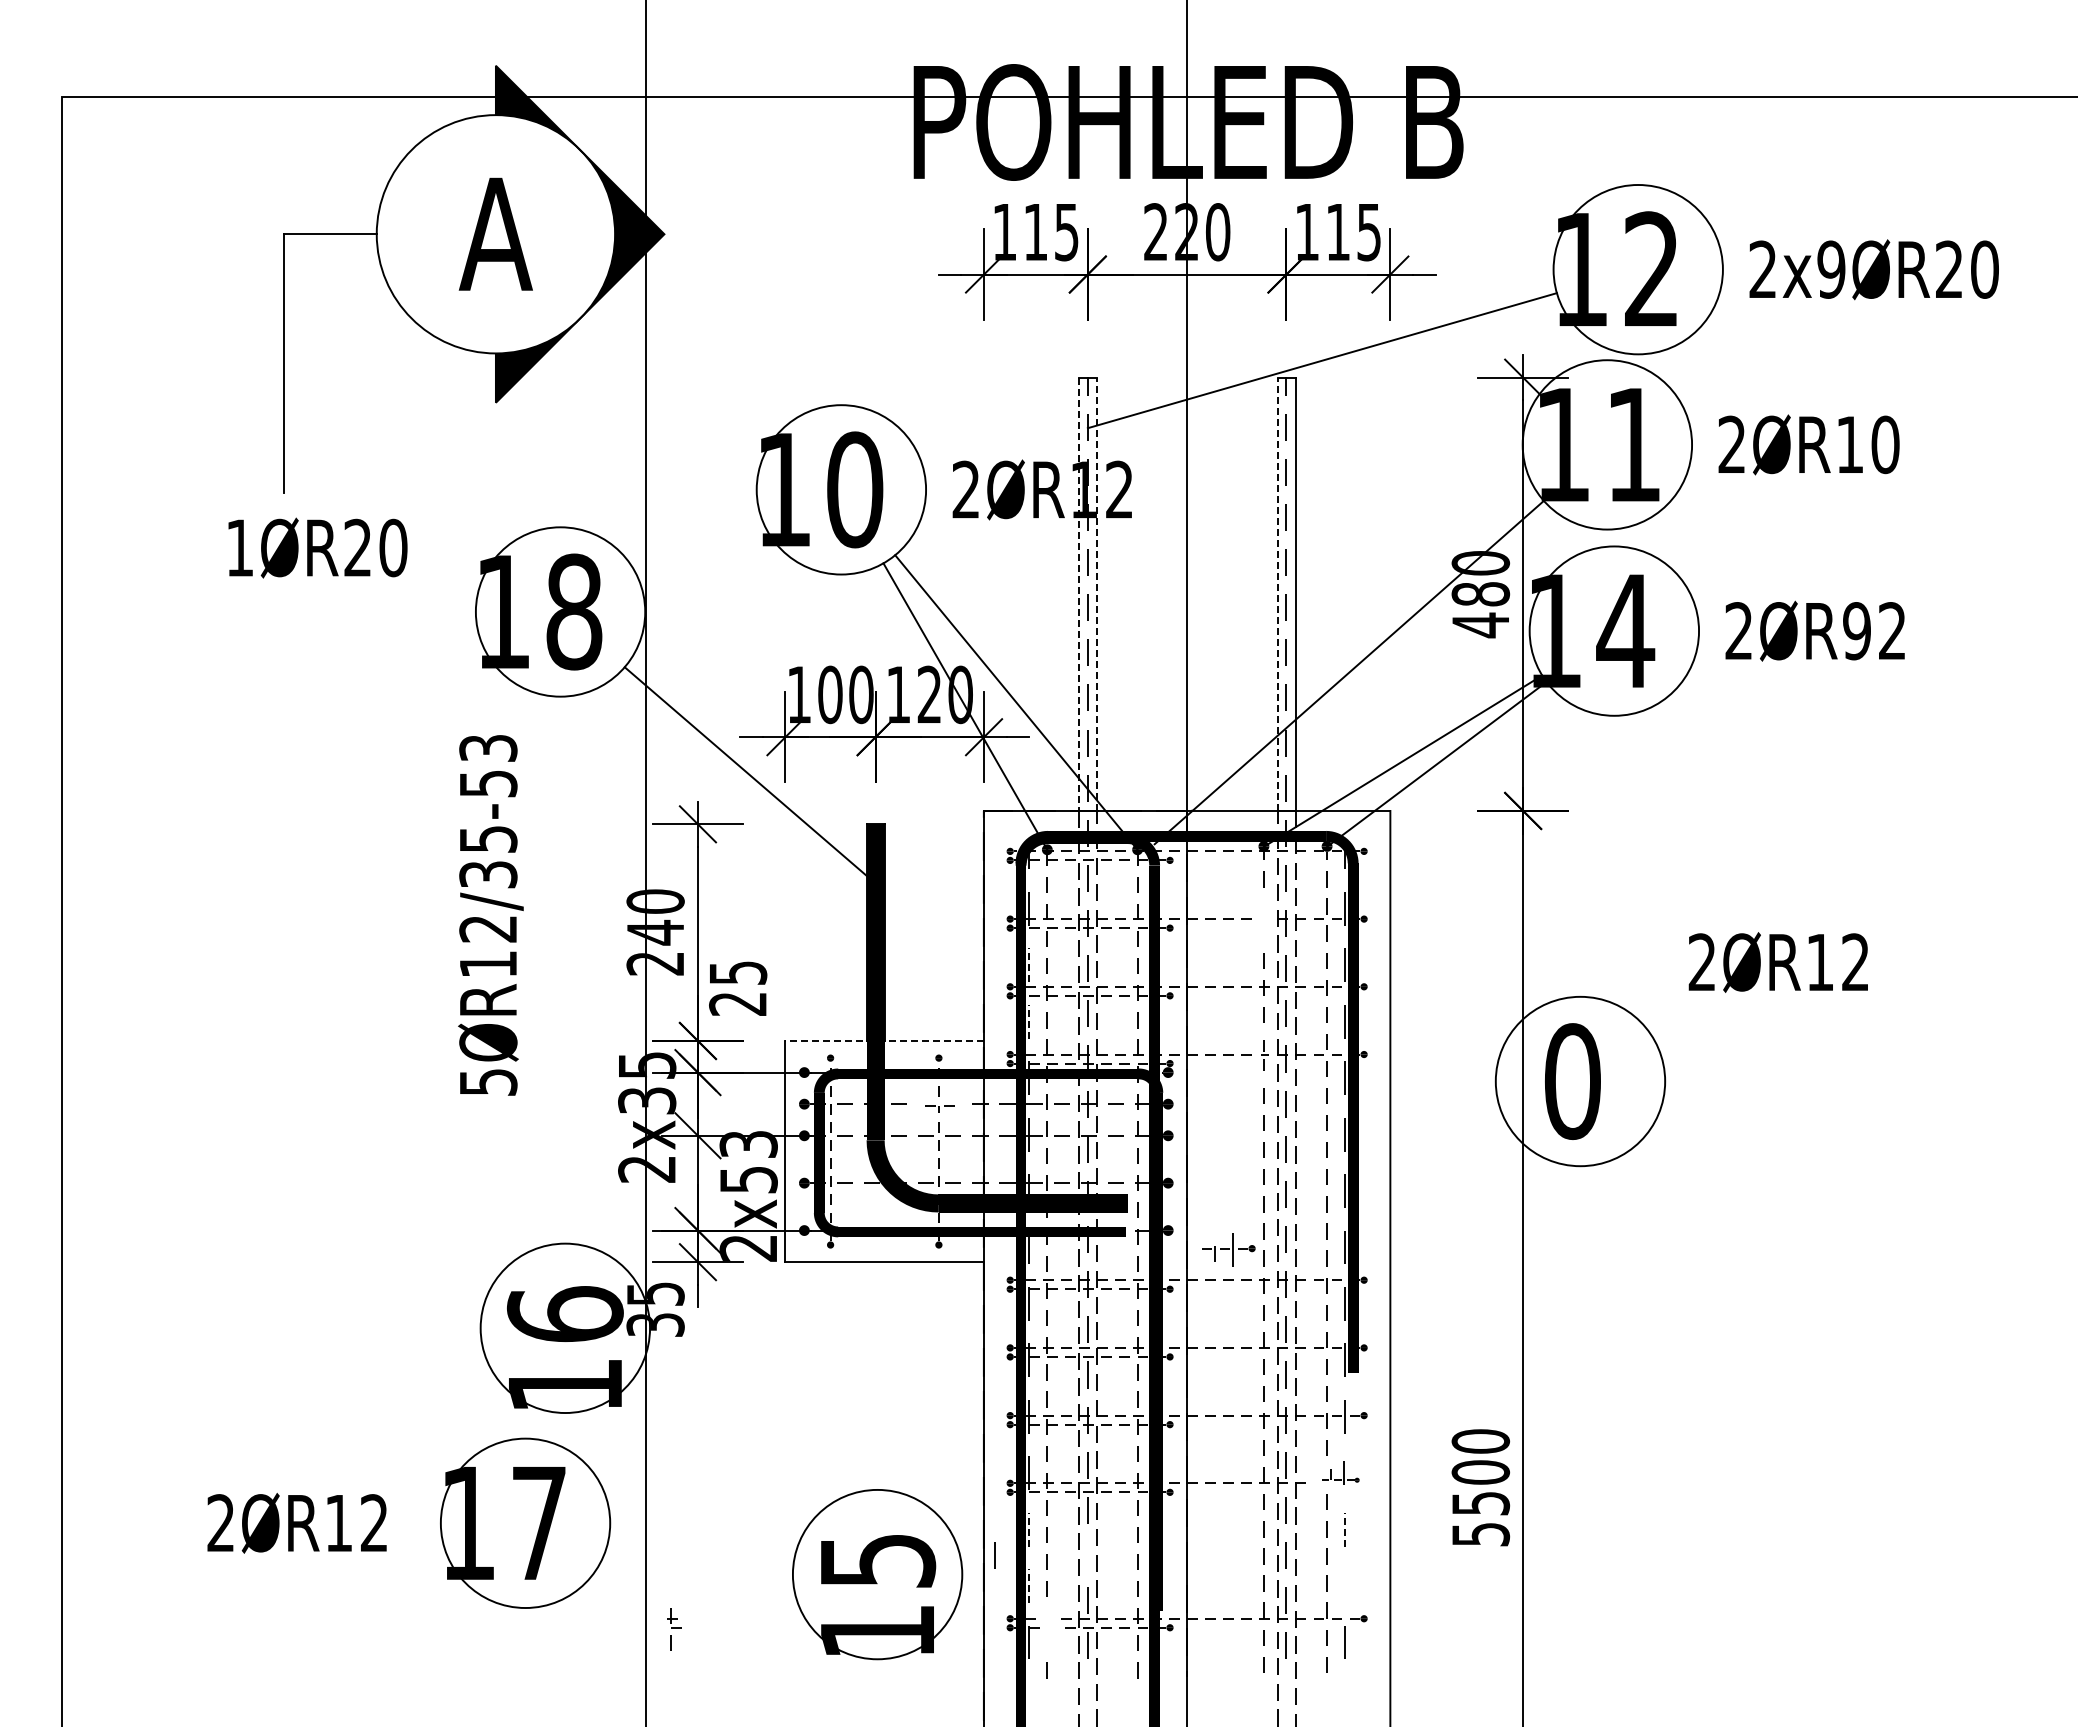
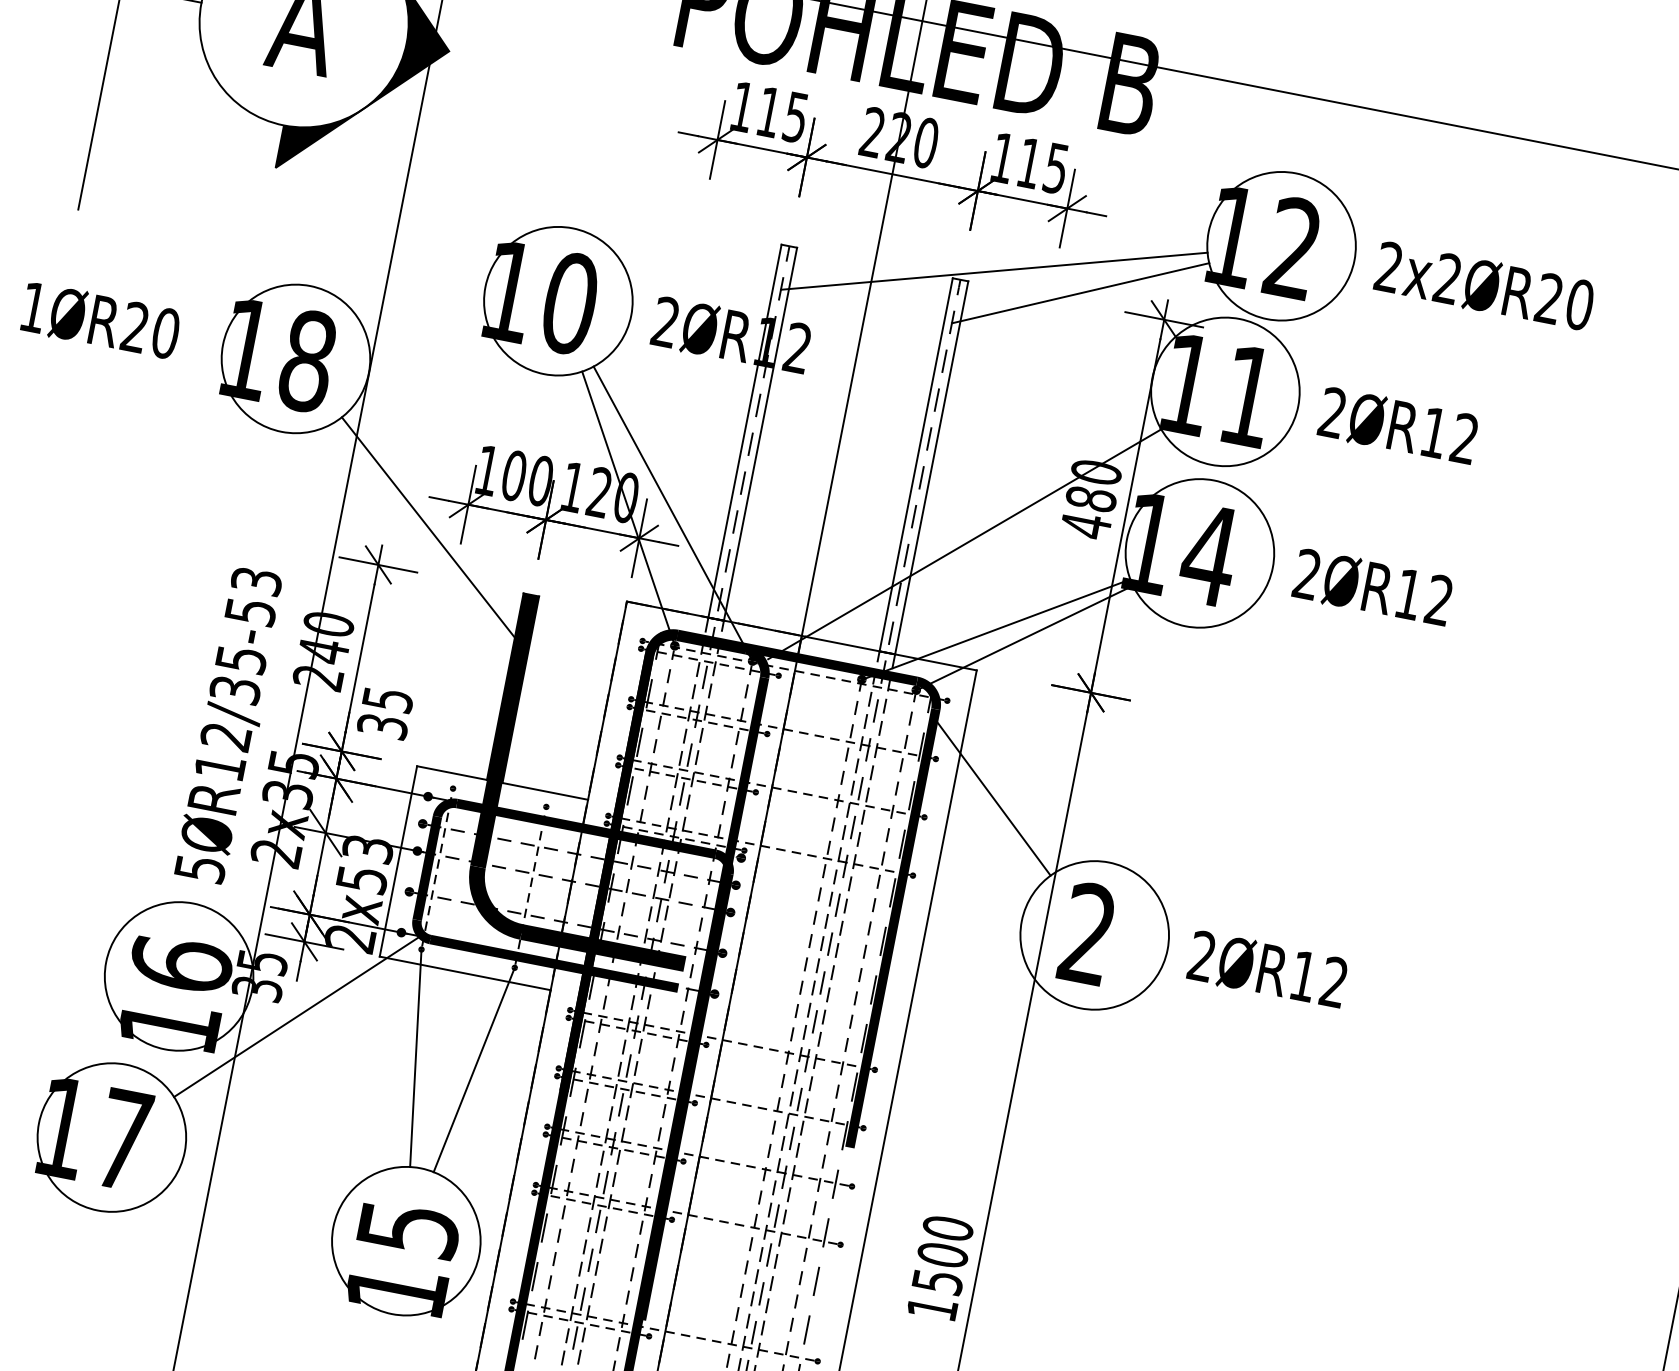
text: (1831, 269) -> (1447, 278), 2x9ØR20 -> 2x2ØR20
line: (1423, 366) -> (1080, 293), added
text: (1885, 444) -> (1464, 438), 2ØR10 -> 2ØR12
text: (317, 547) -> (100, 320), moved
line: (1078, 594) -> (744, 431), dashed -> solid
line: (1096, 594) -> (760, 434), dashed -> solid
line: (1277, 594) -> (916, 464), dashed -> solid
text: (1856, 631) -> (1408, 594), 2ØR92 -> 2ØR12
text: (490, 915) -> (230, 725), moved
part: (1264, 919) -> (850, 742), added
line: (1435, 948) -> (992, 796), added
text: (1777, 962) -> (1266, 969), moved
line: (1029, 965) -> (639, 742), dashed -> solid
text: (738, 1003) -> (383, 726), 25 -> 35
line: (1029, 1021) -> (630, 790), dashed -> solid
line: (884, 1040) -> (502, 782), dashed -> solid
part: (1264, 1055) -> (827, 859), size x1.43
text: (1572, 1081) -> (1087, 934), 0 -> 2
part: (939, 1108) -> (538, 850), size x1.43
part: (1228, 1249) -> (763, 1020), removed
line: (705, 1347) -> (296, 1016), added
line: (847, 1367) -> (415, 1057), added
line: (915, 1368) -> (473, 1070), added
part: (1340, 1472) -> (822, 1231), size x1.43
line: (1029, 1529) -> (544, 1228), dashed -> solid
line: (1345, 1529) -> (816, 1281), dashed -> solid
text: (1481, 1534) -> (932, 1308), 5500 -> 1500
line: (994, 1555) -> (590, 1260), moved
line: (1344, 1585) -> (806, 1329), added
line: (1029, 1586) -> (535, 1277), dashed -> solid
part: (674, 1629) -> (545, 1317), moved

